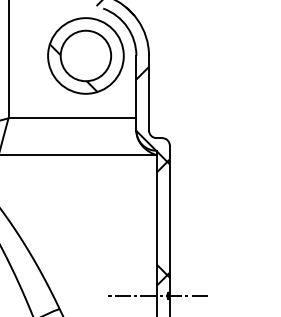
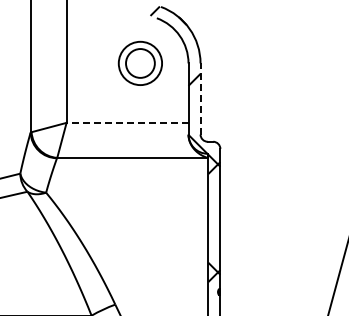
part: (86, 56) -> (140, 63), size x0.6
line: (148, 93) -> (200, 99), solid -> dashed
line: (72, 117) -> (127, 122), solid -> dashed
line: (156, 296) -> (207, 292), removed

